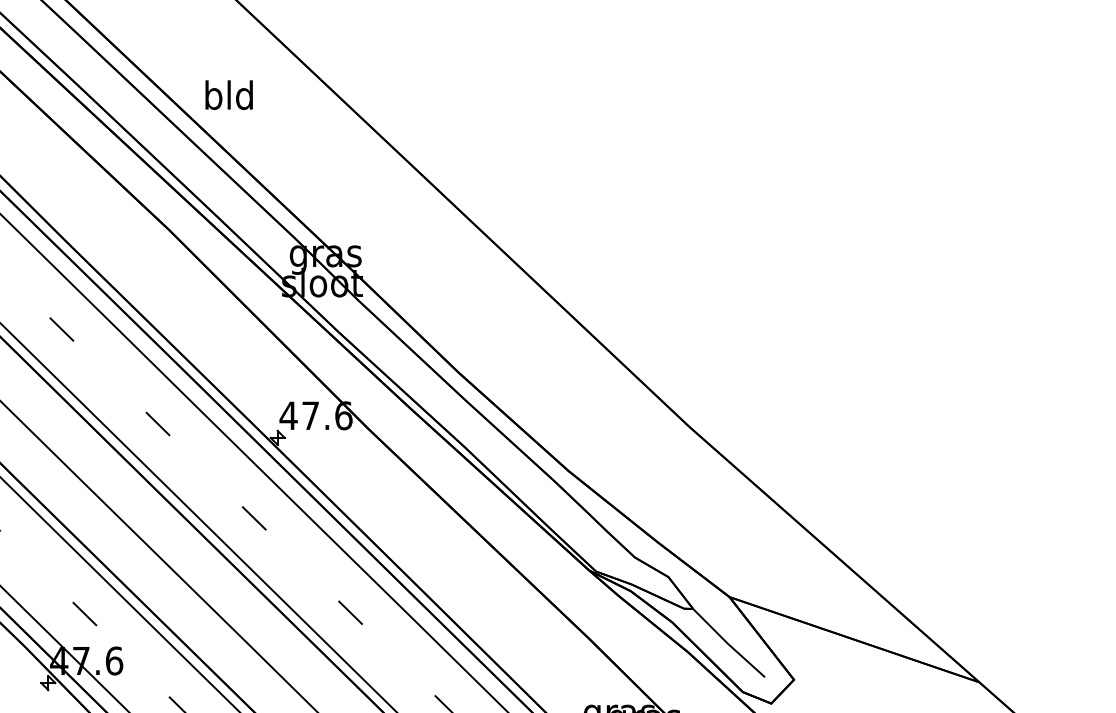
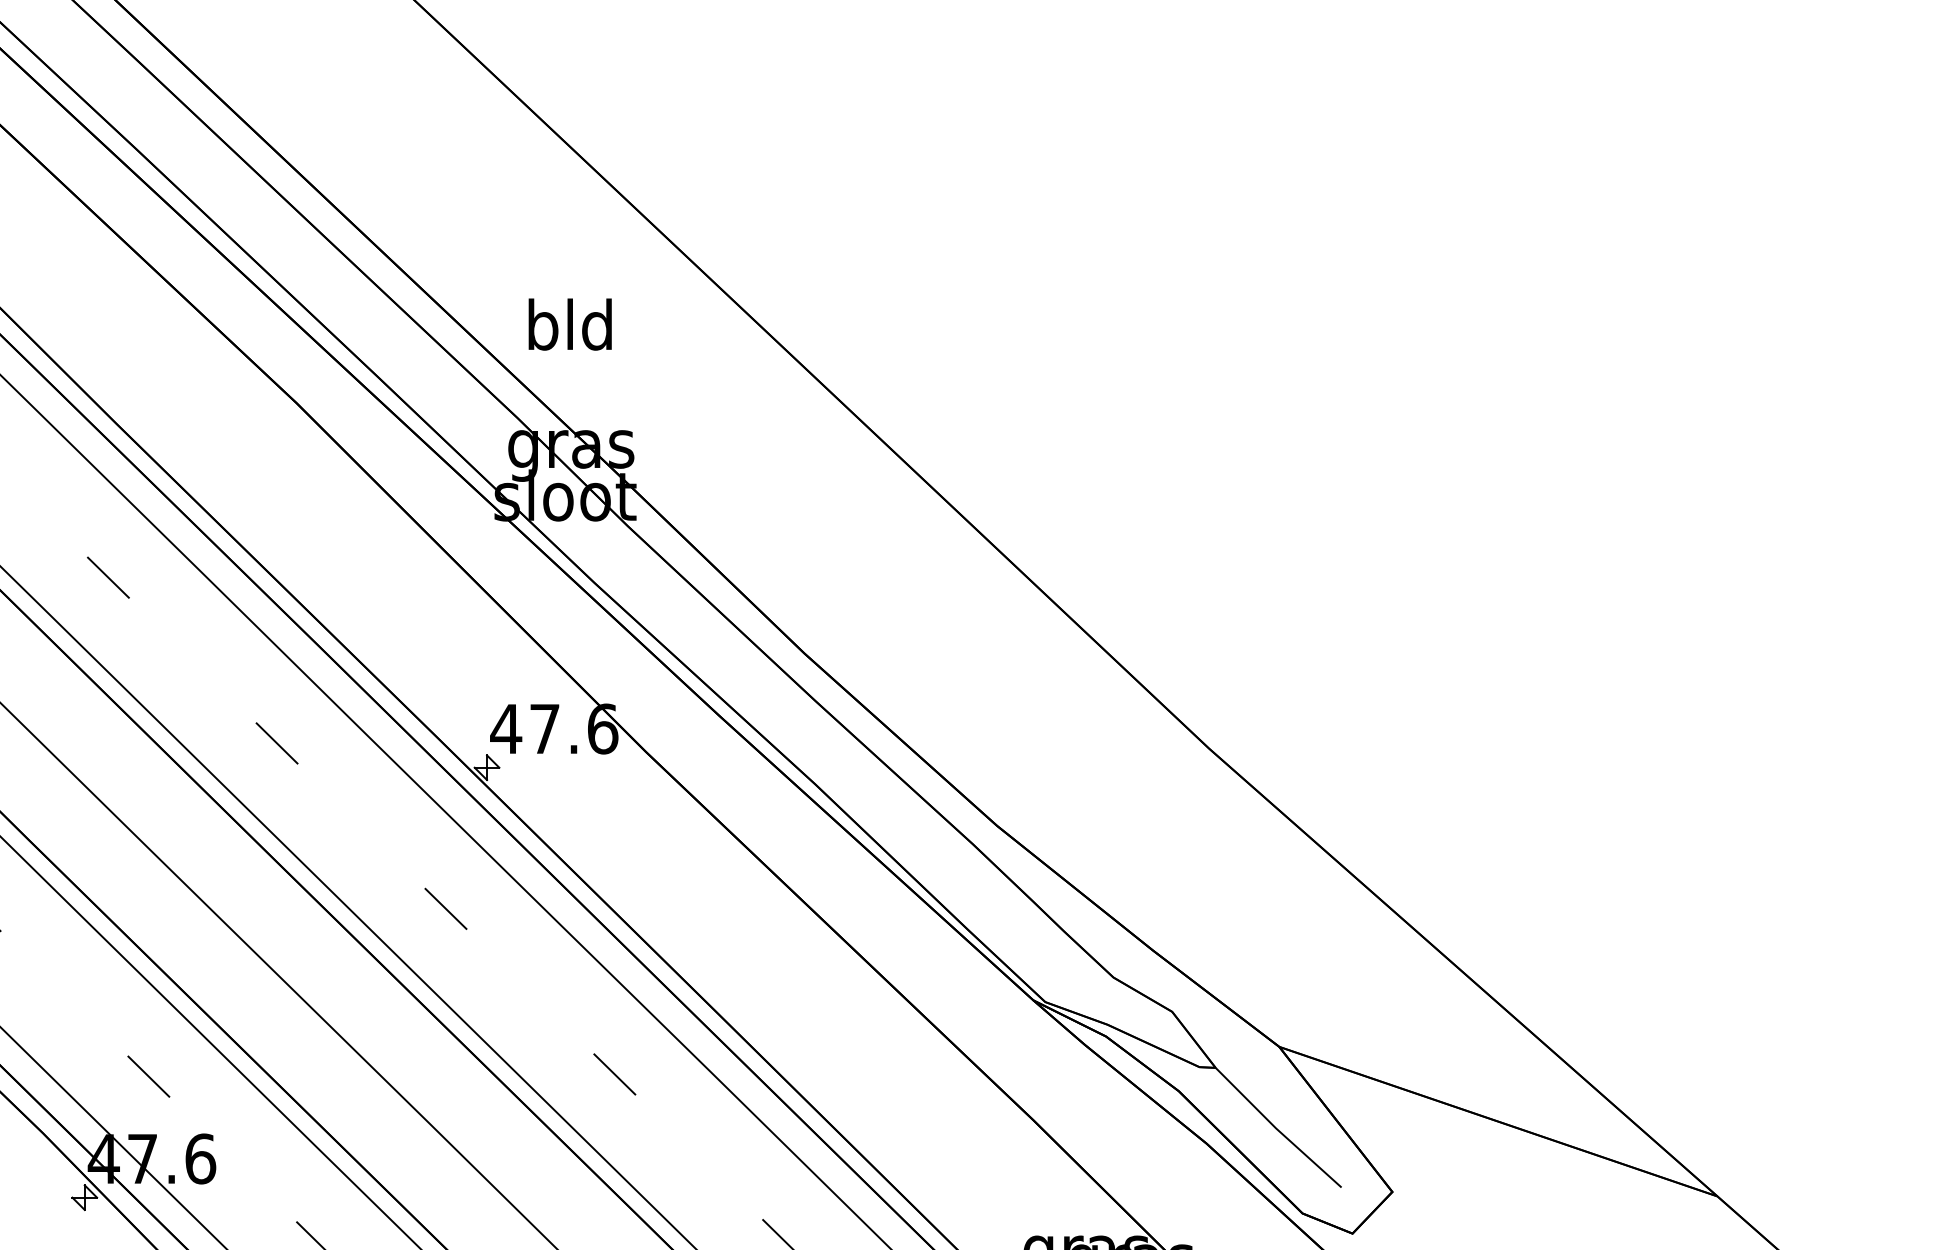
text: (228, 94) -> (569, 323), moved

